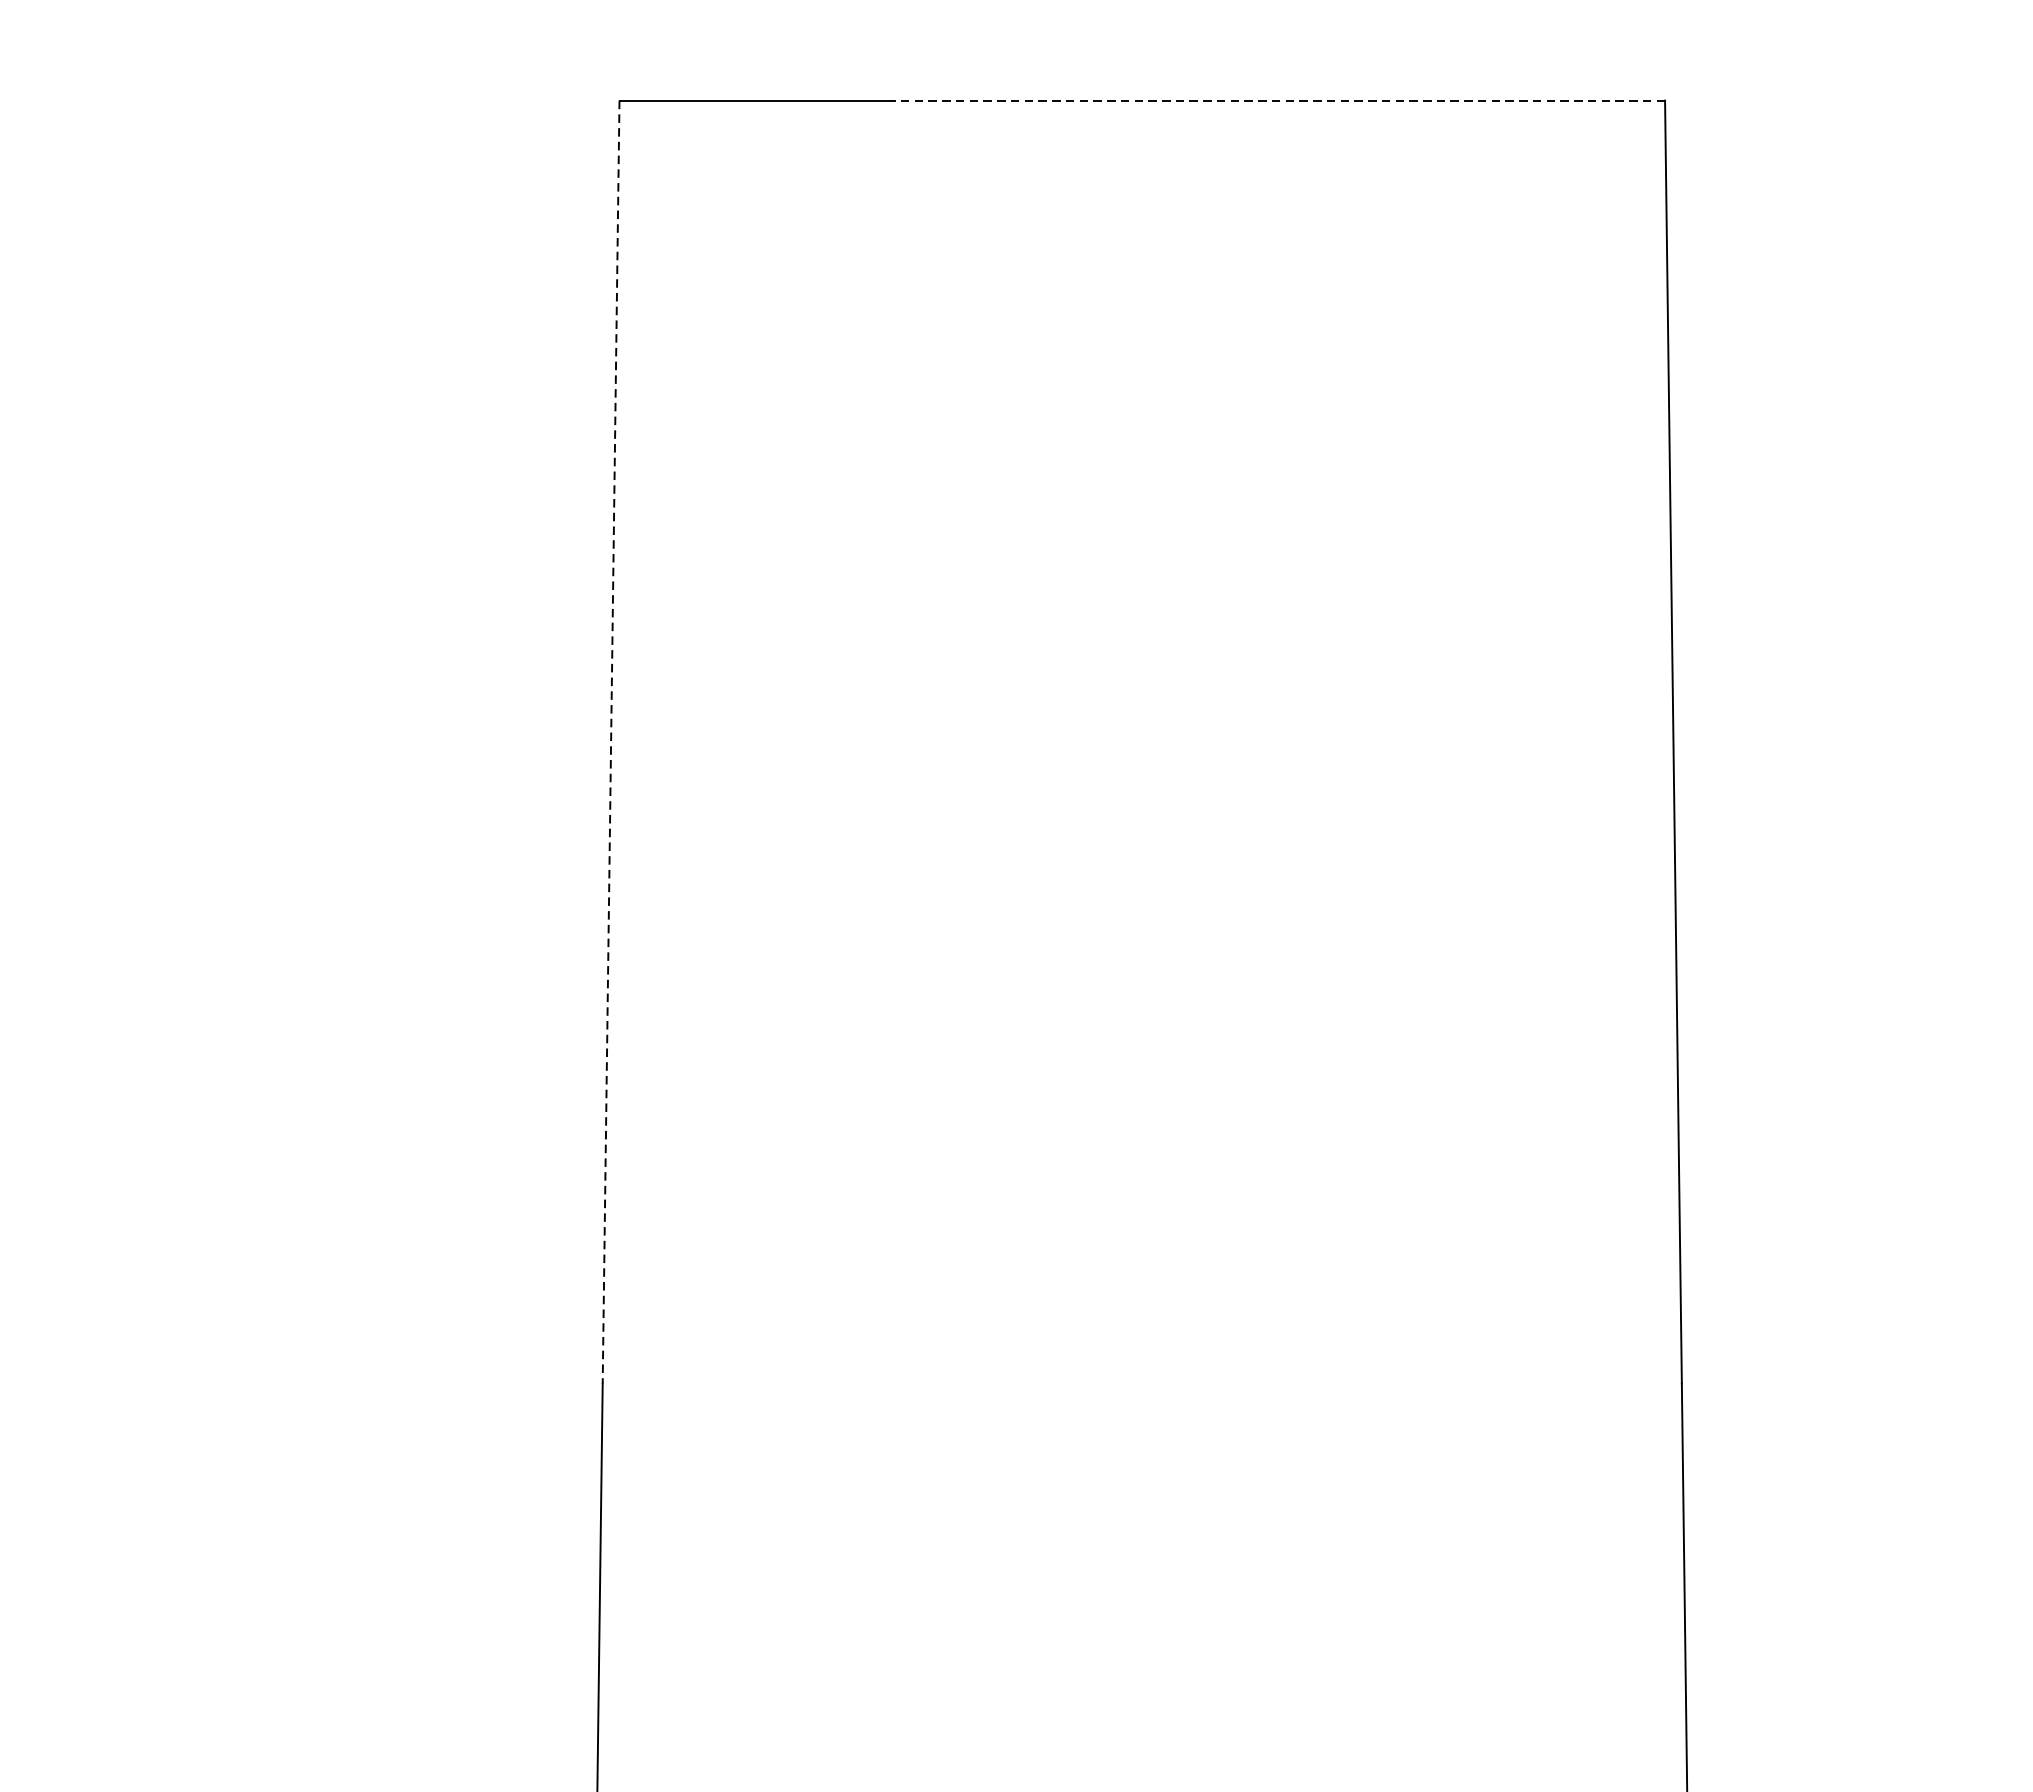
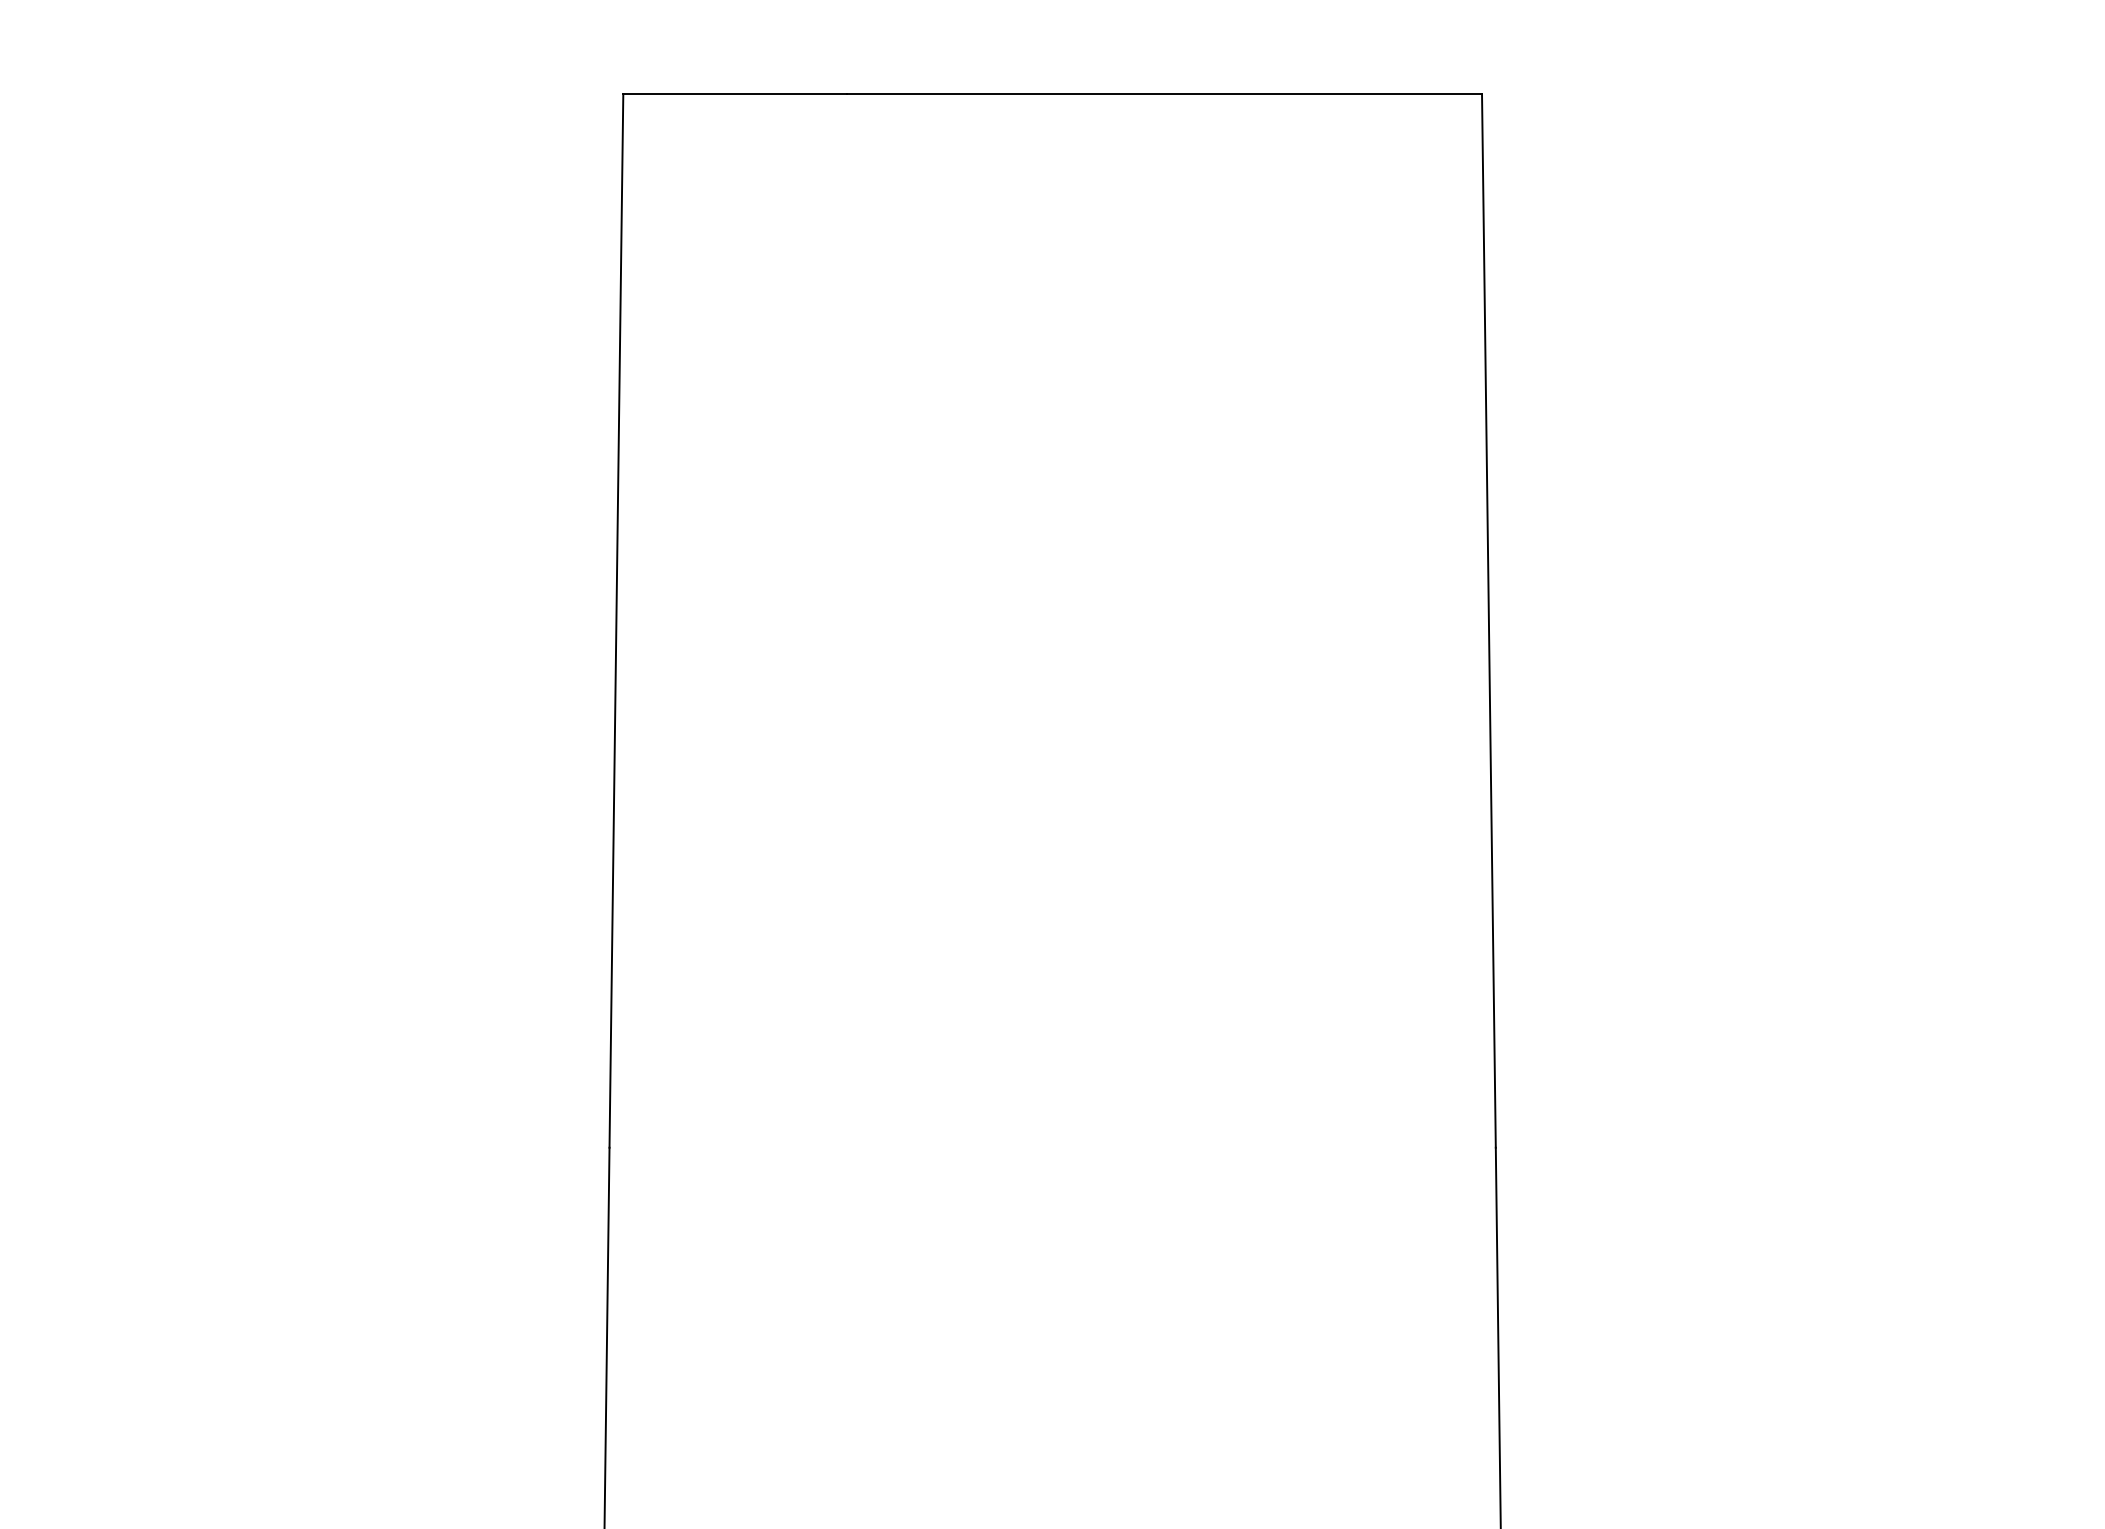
line: (1278, 101) -> (1164, 94), dashed -> solid
line: (611, 741) -> (616, 620), dashed -> solid

